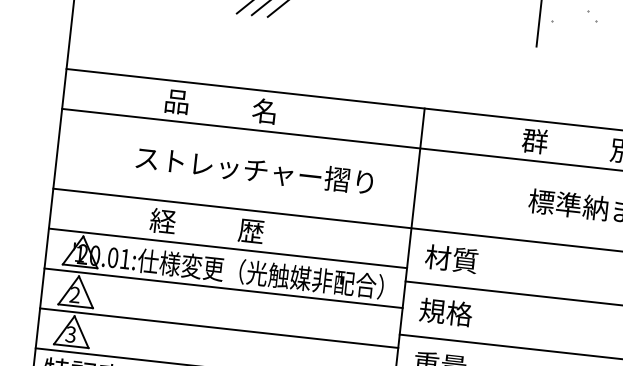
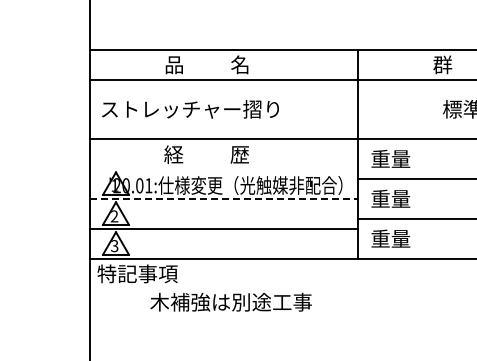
text: (254, 170) -> (190, 109), moved
line: (227, 248) -> (223, 169), removed
text: (451, 258) -> (390, 158), 材質 -> 重量
line: (224, 288) -> (224, 199), solid -> dashed
text: (445, 311) -> (390, 198), 規格 -> 重量

